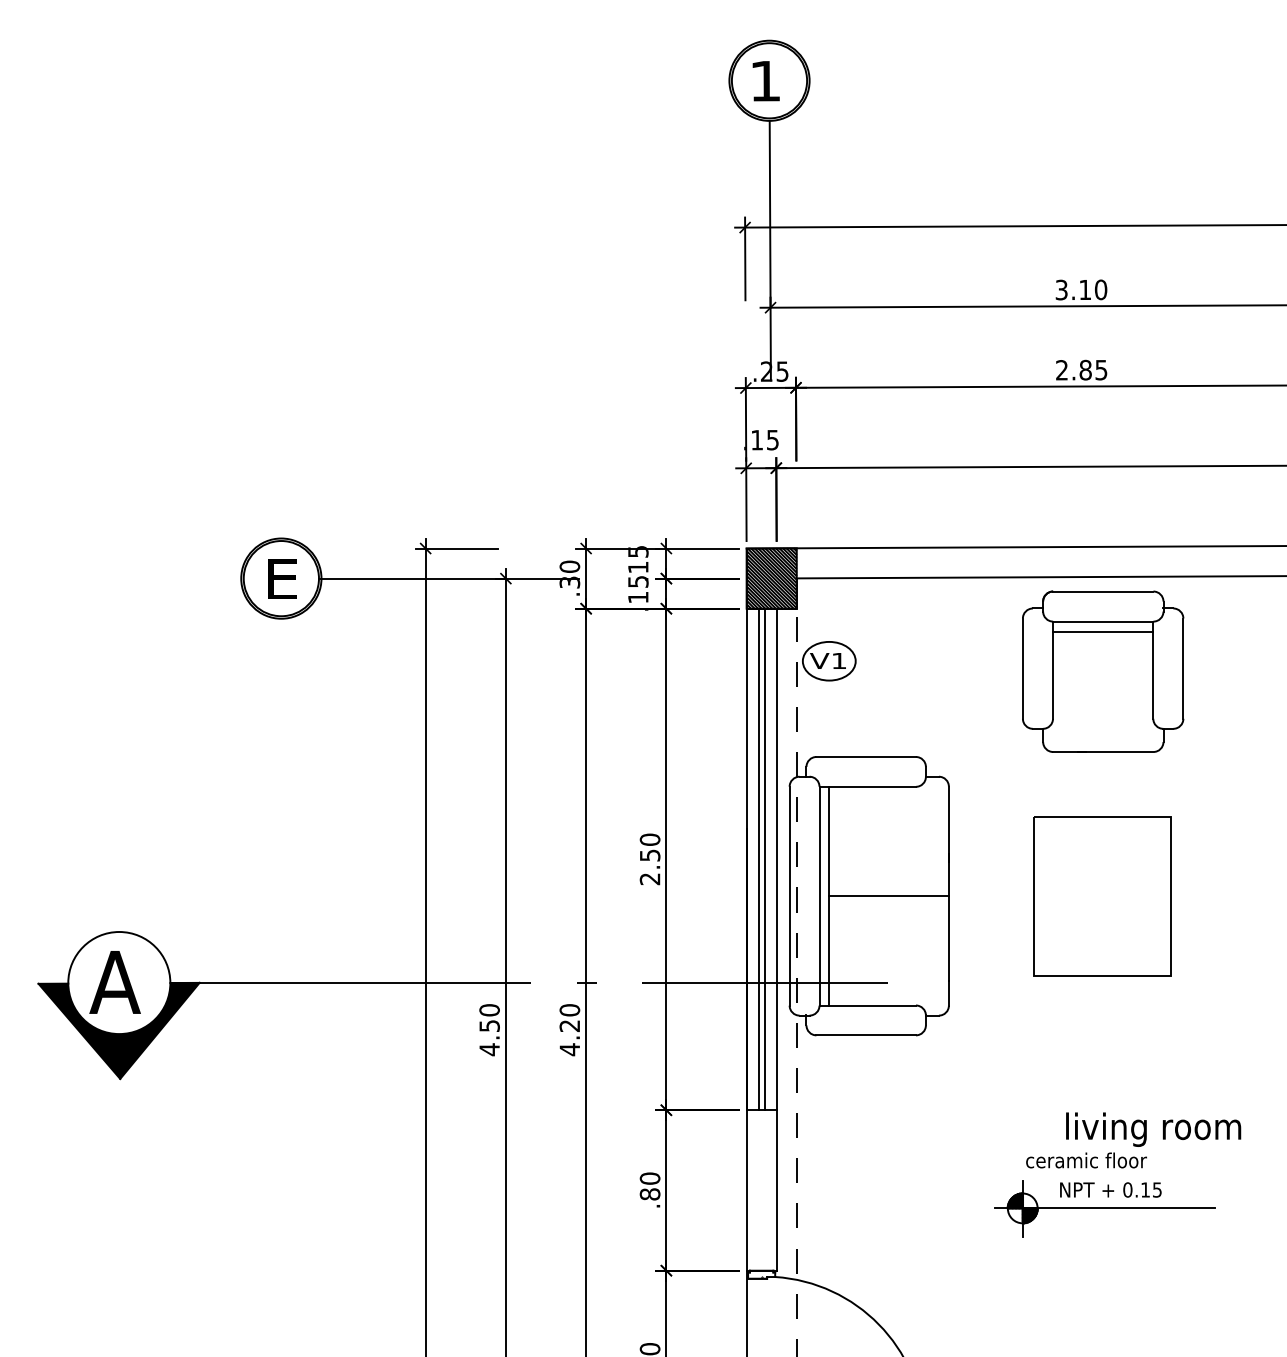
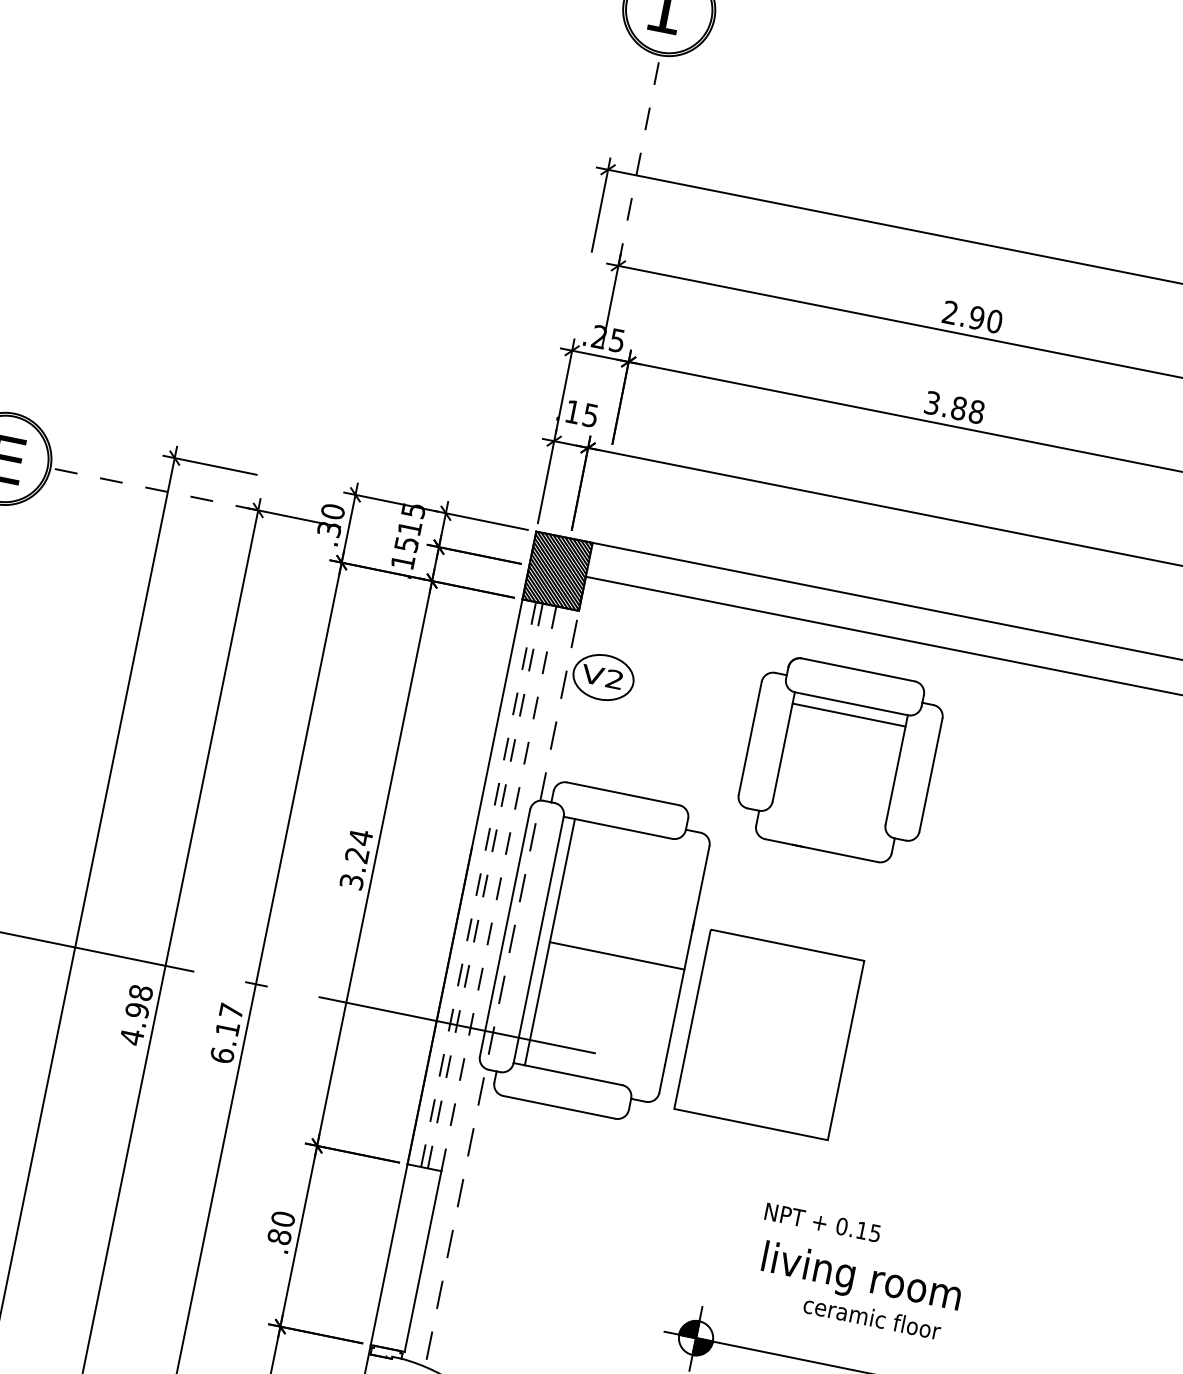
line: (770, 213) -> (639, 159), solid -> dashed
text: (1073, 289) -> (963, 314), 3.10 -> 2.90
text: (1081, 369) -> (954, 406), 2.85 -> 3.88
line: (411, 578) -> (151, 488), solid -> dashed
text: (838, 660) -> (614, 678), V1 -> V2
part: (1103, 671) -> (840, 760), moved
text: (649, 859) -> (355, 859), 2.50 -> 3.24
line: (758, 859) -> (478, 884), solid -> dashed
line: (764, 859) -> (485, 885), solid -> dashed
line: (776, 859) -> (498, 888), solid -> dashed
part: (1102, 896) -> (769, 1035), moved
text: (489, 1018) -> (138, 1002), 4.50 -> 4.98
text: (569, 1030) -> (226, 1033), 4.20 -> 6.17
text: (1086, 1160) -> (872, 1317), moved
text: (1110, 1189) -> (822, 1222), moved

